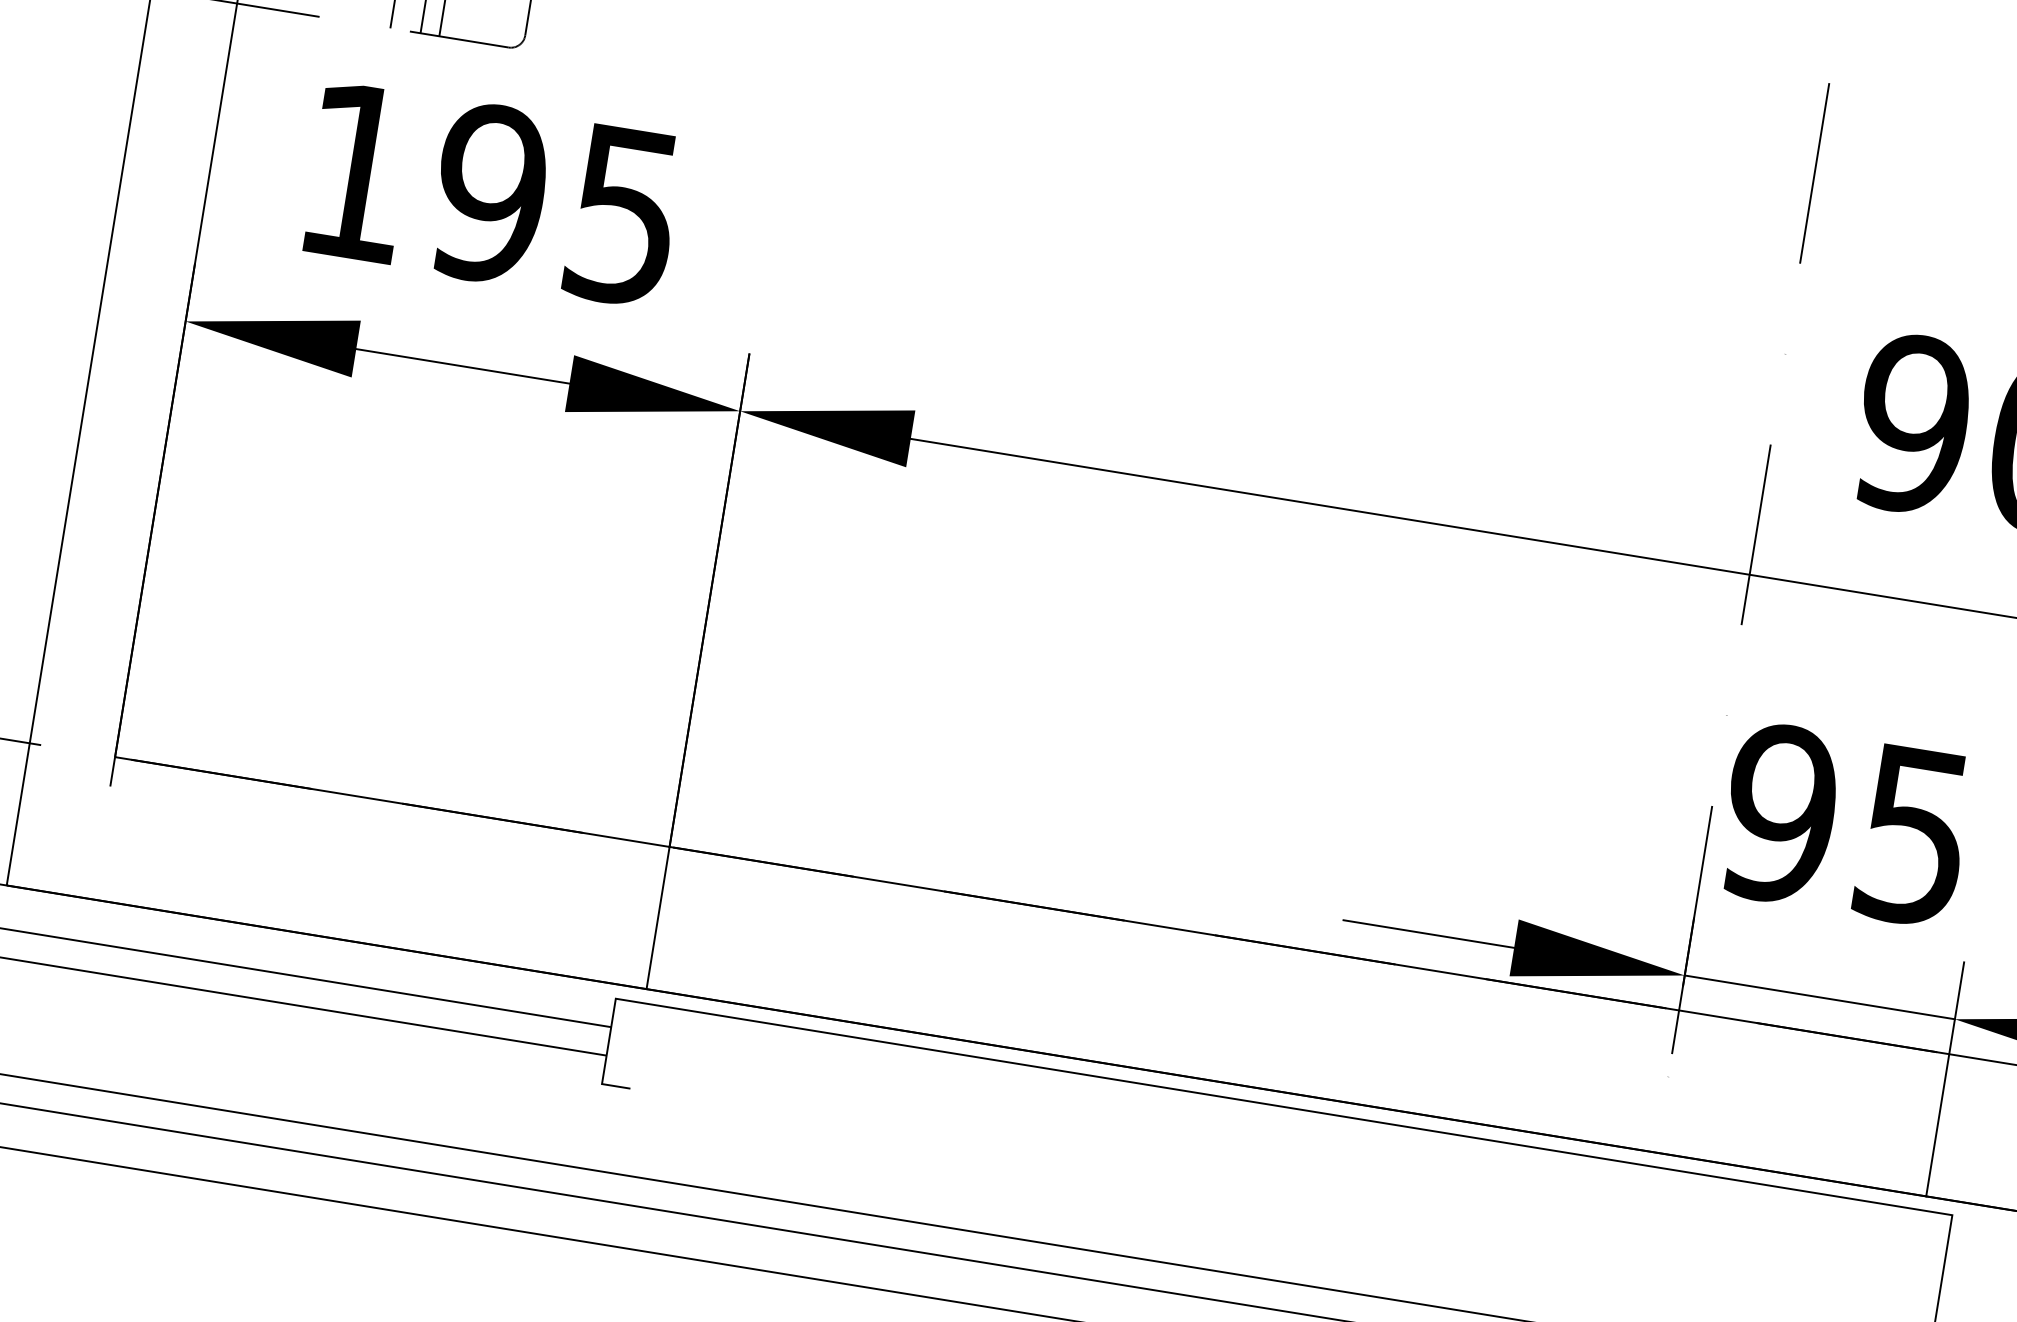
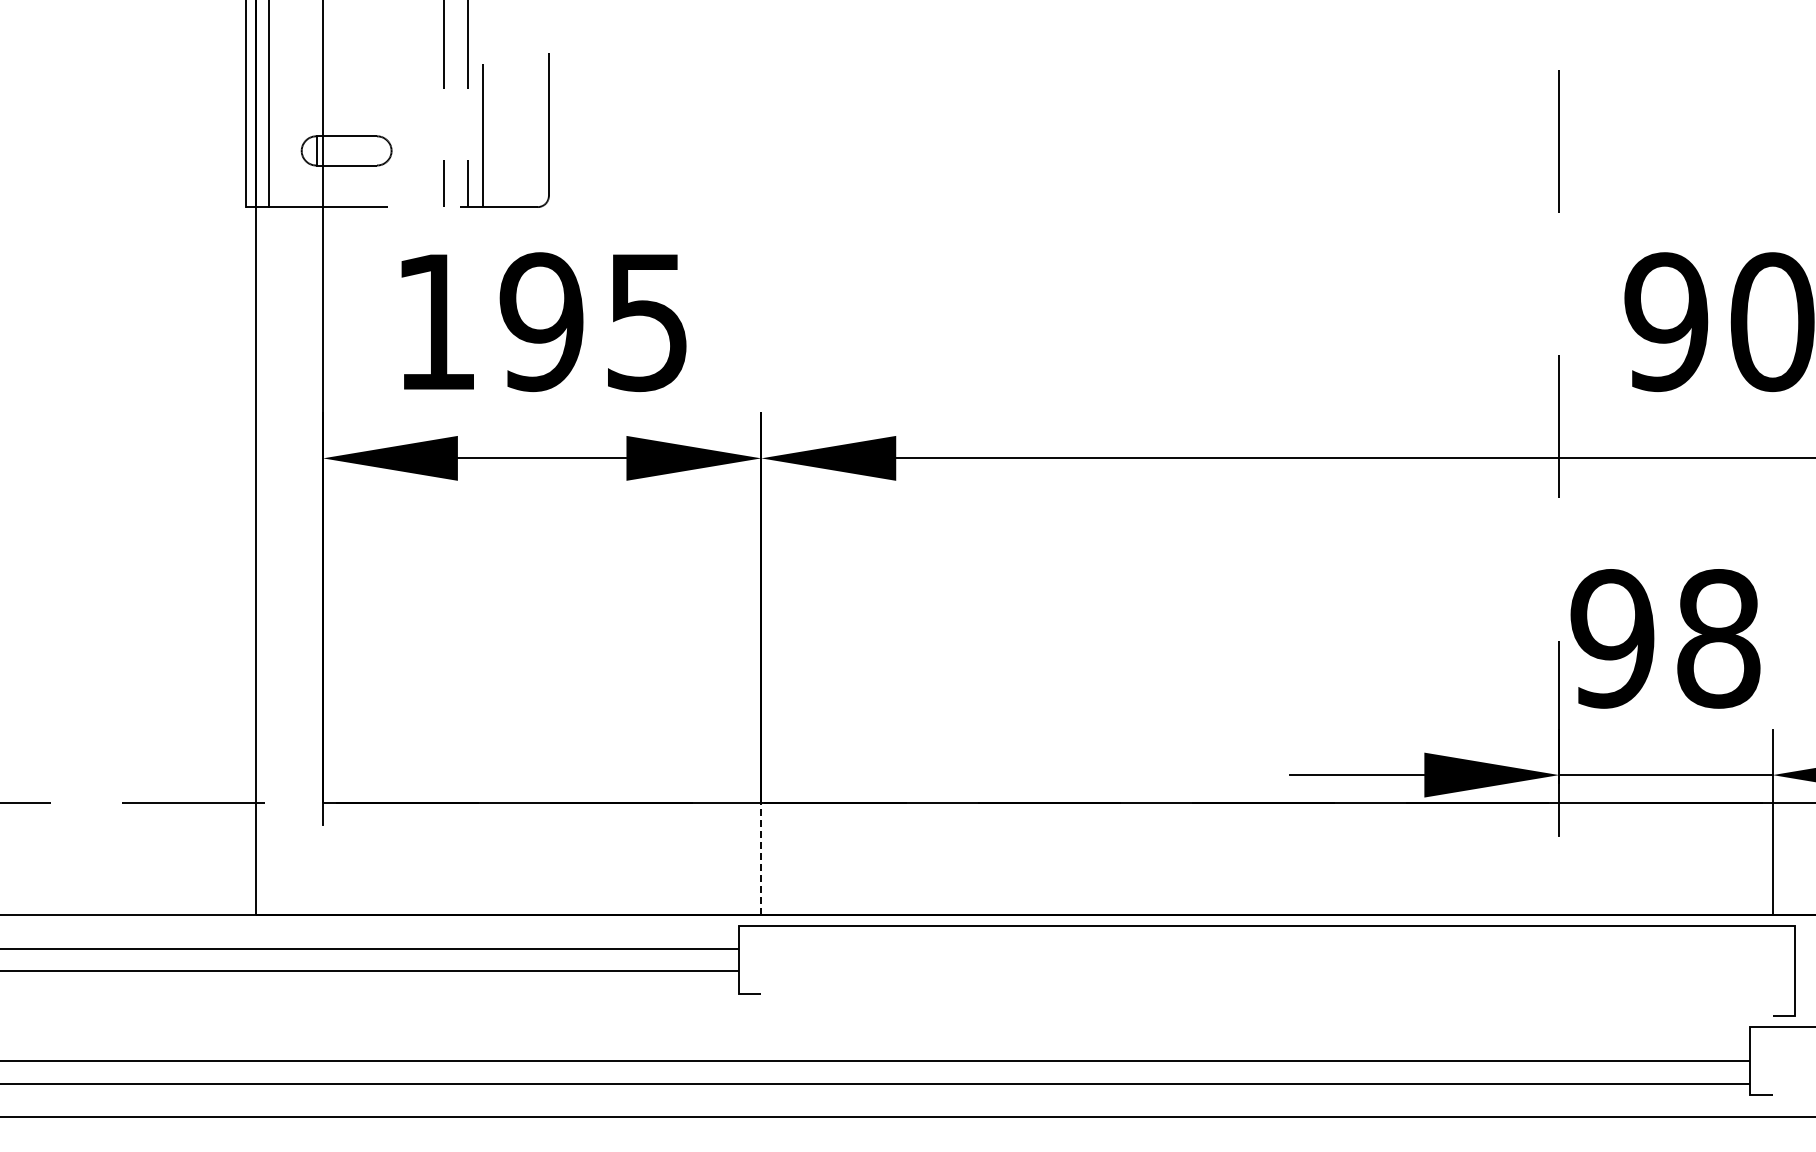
text: (1914, 835) -> (1718, 638), 95 -> 98
line: (658, 917) -> (761, 858), solid -> dashed

